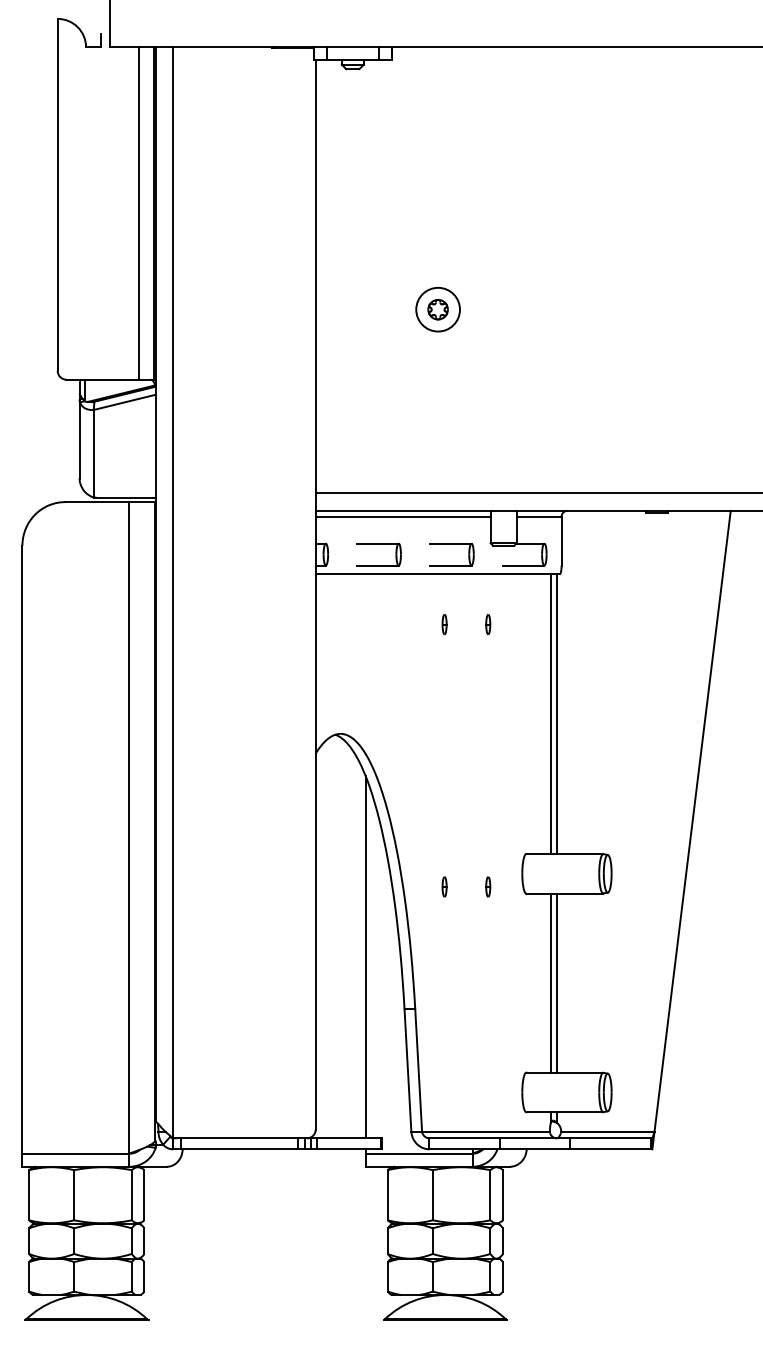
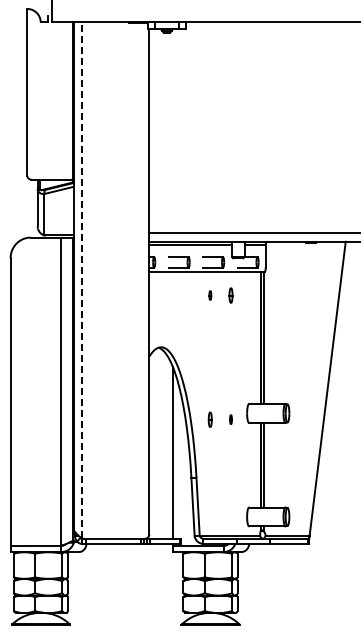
line: (138, 212) -> (65, 100), removed
part: (438, 309) -> (207, 146), removed
line: (172, 592) -> (81, 280), solid -> dashed
part: (487, 624) -> (230, 295), size x1.6
part: (444, 886) -> (210, 419), size x1.6

